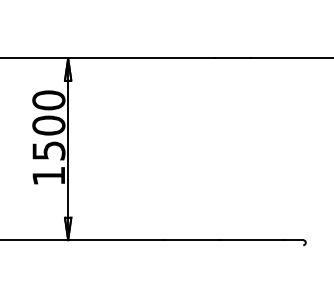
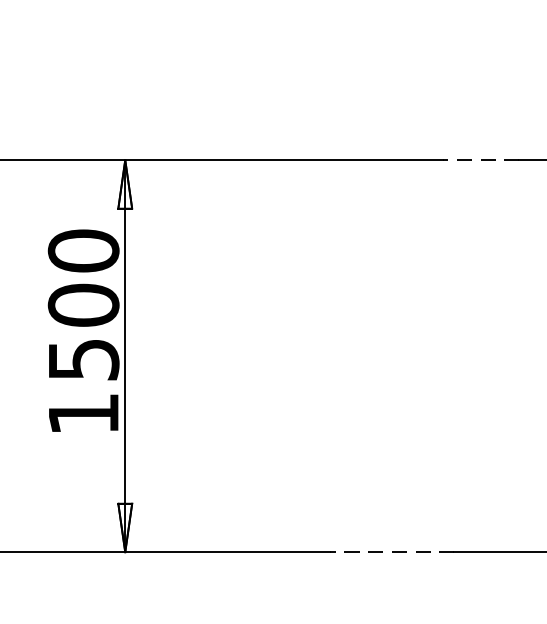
line: (233, 58) -> (481, 160), solid -> dashed
line: (192, 240) -> (393, 552), solid -> dashed

